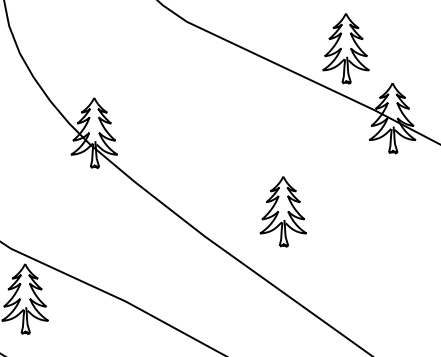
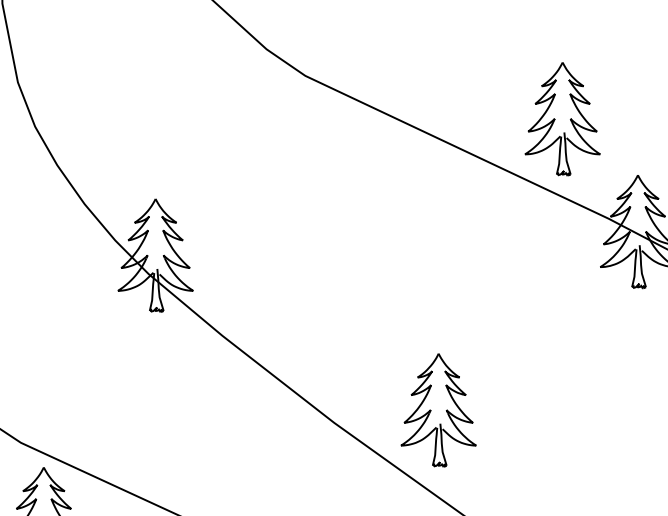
part: (282, 211) -> (437, 410), moved

